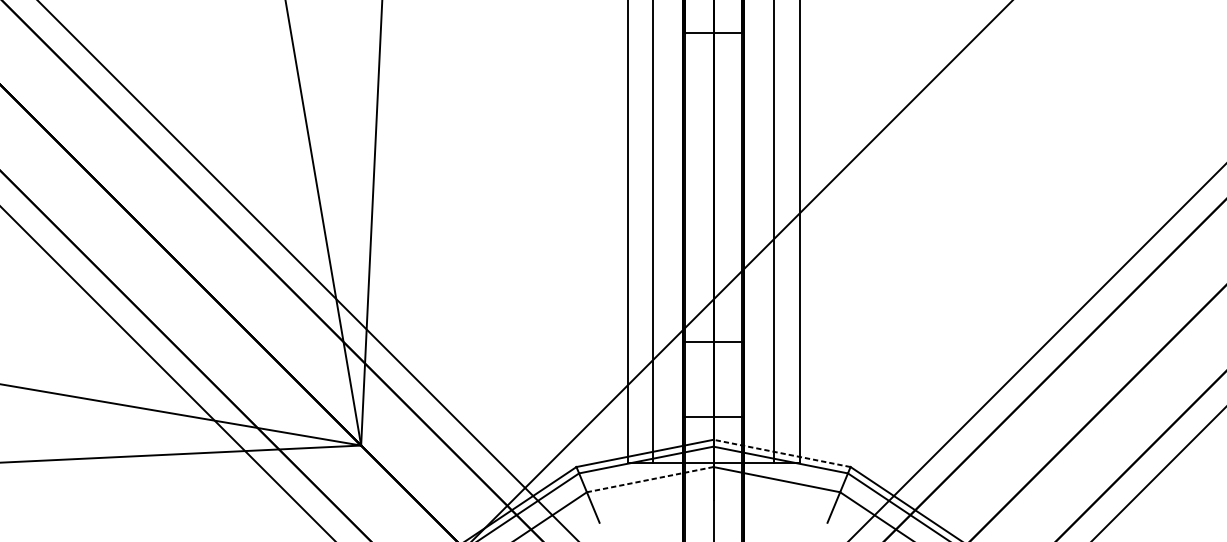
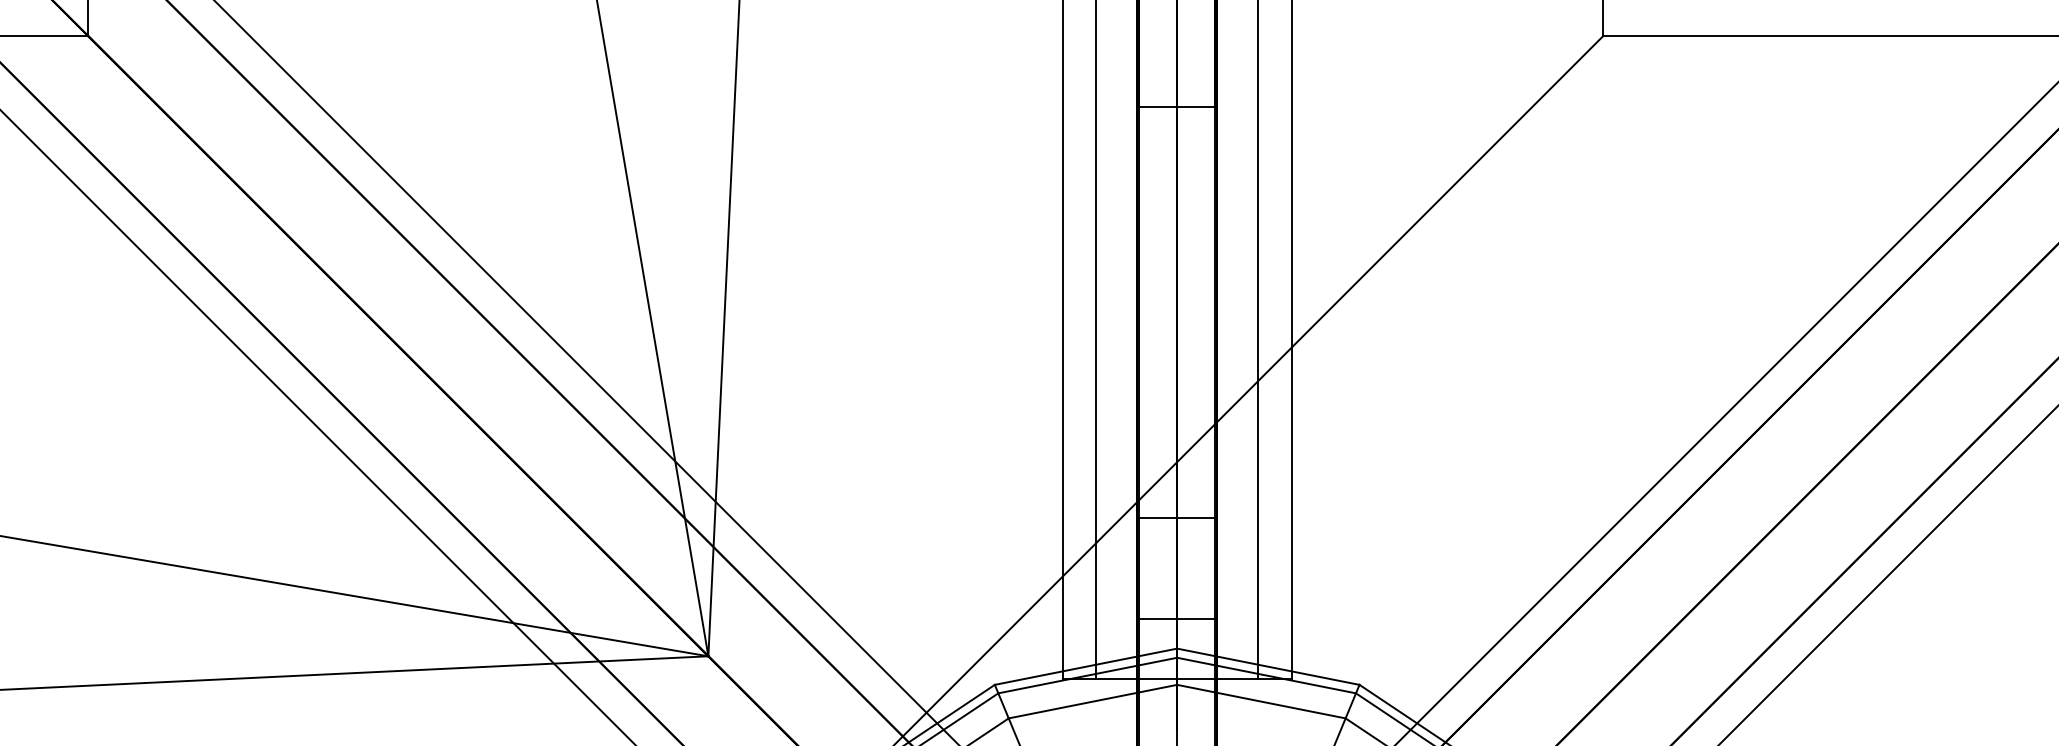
line: (782, 453) -> (1268, 666), dashed -> solid
line: (649, 479) -> (1092, 701), dashed -> solid

